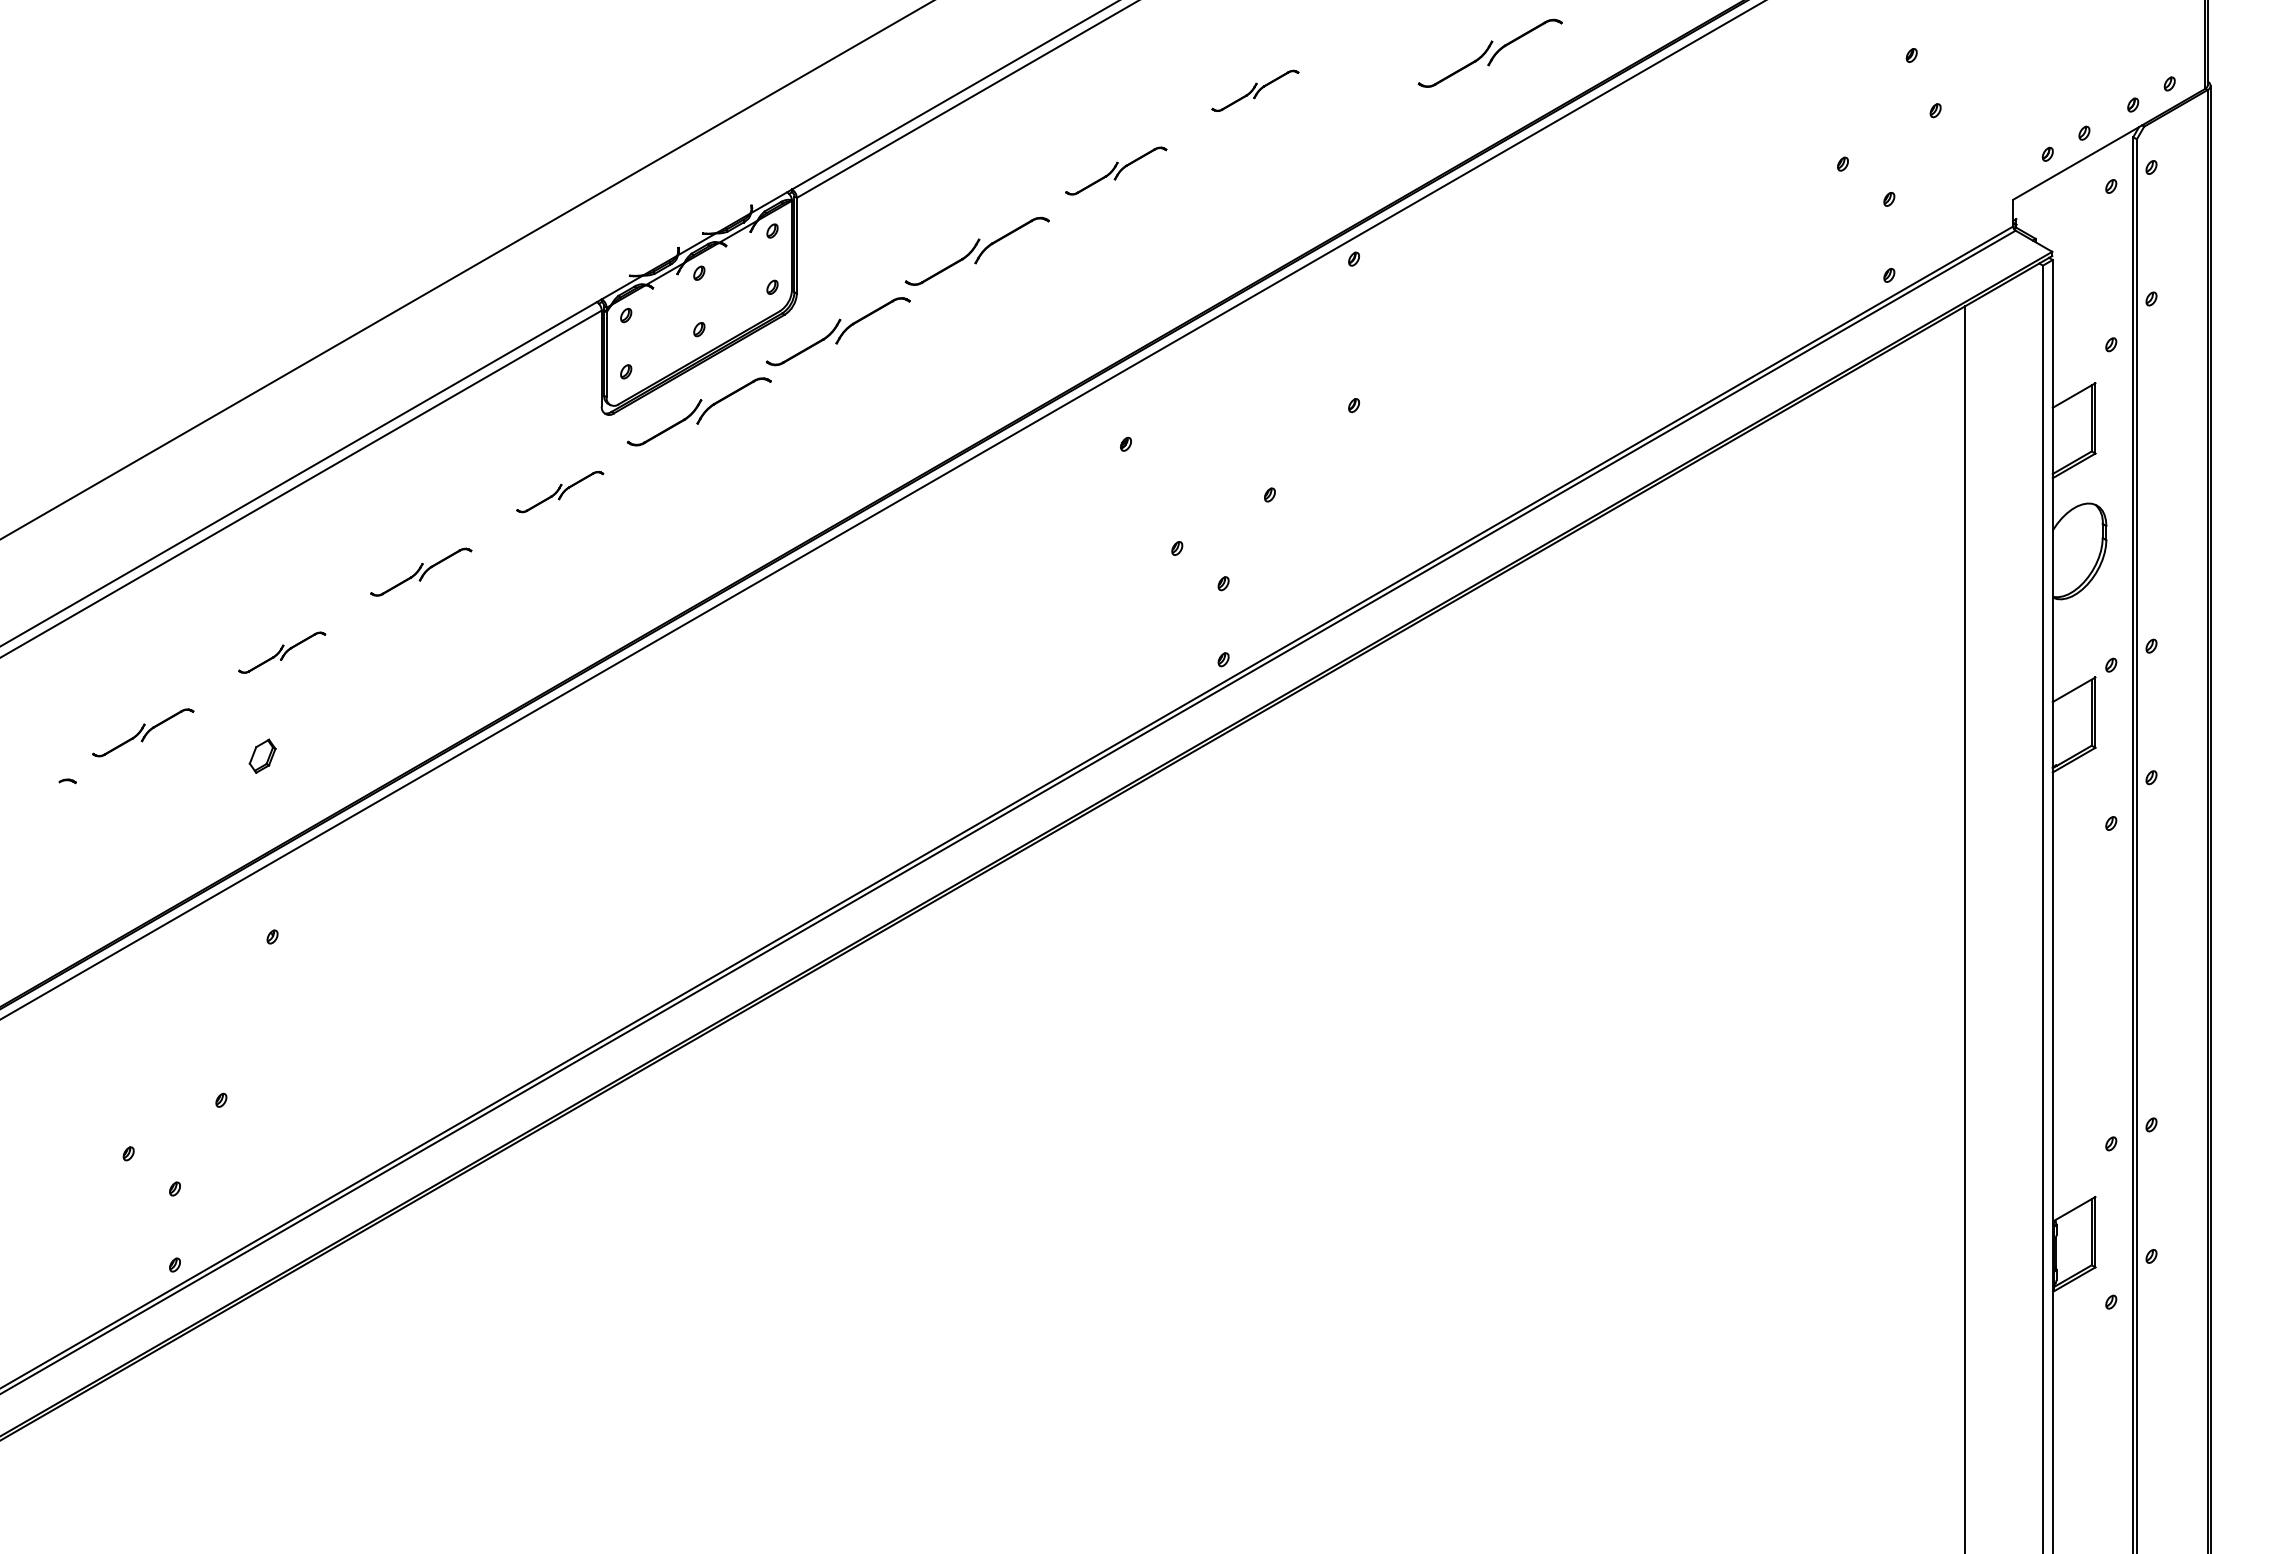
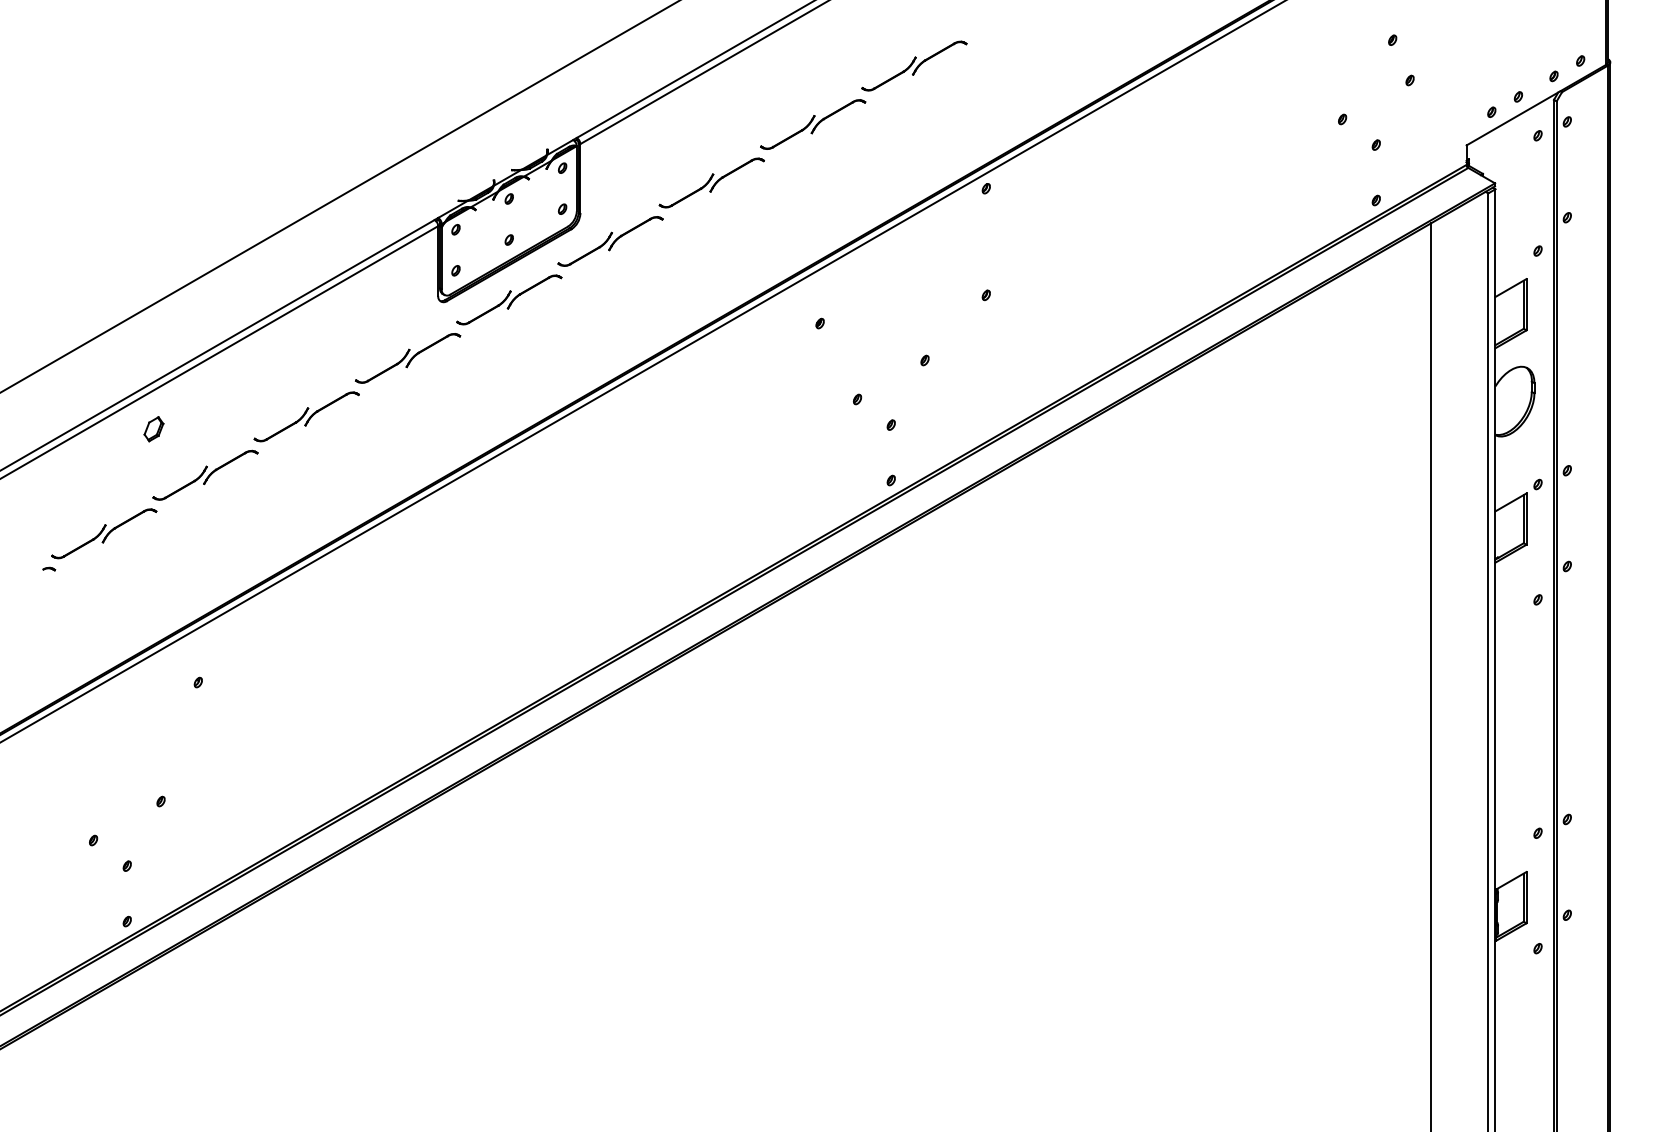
part: (1489, 52) -> (1085, 38), removed
part: (1255, 90) -> (914, 65), size x1.67
part: (1115, 170) -> (812, 124), size x1.43
part: (559, 491) -> (407, 357), size x1.67
part: (420, 571) -> (306, 416), size x1.43
part: (281, 652) -> (204, 475), size x1.67
part: (142, 732) -> (103, 533), size x1.43
part: (262, 755) -> (153, 428), moved

